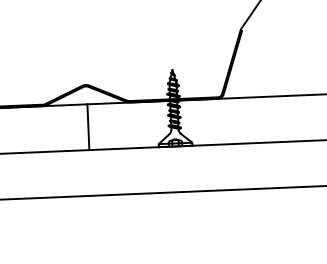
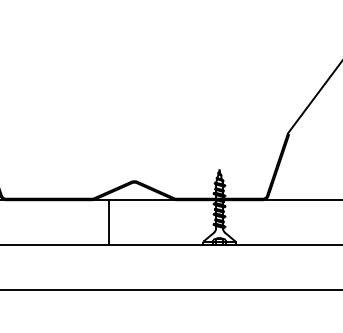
line: (88, 127) -> (109, 222), moved

